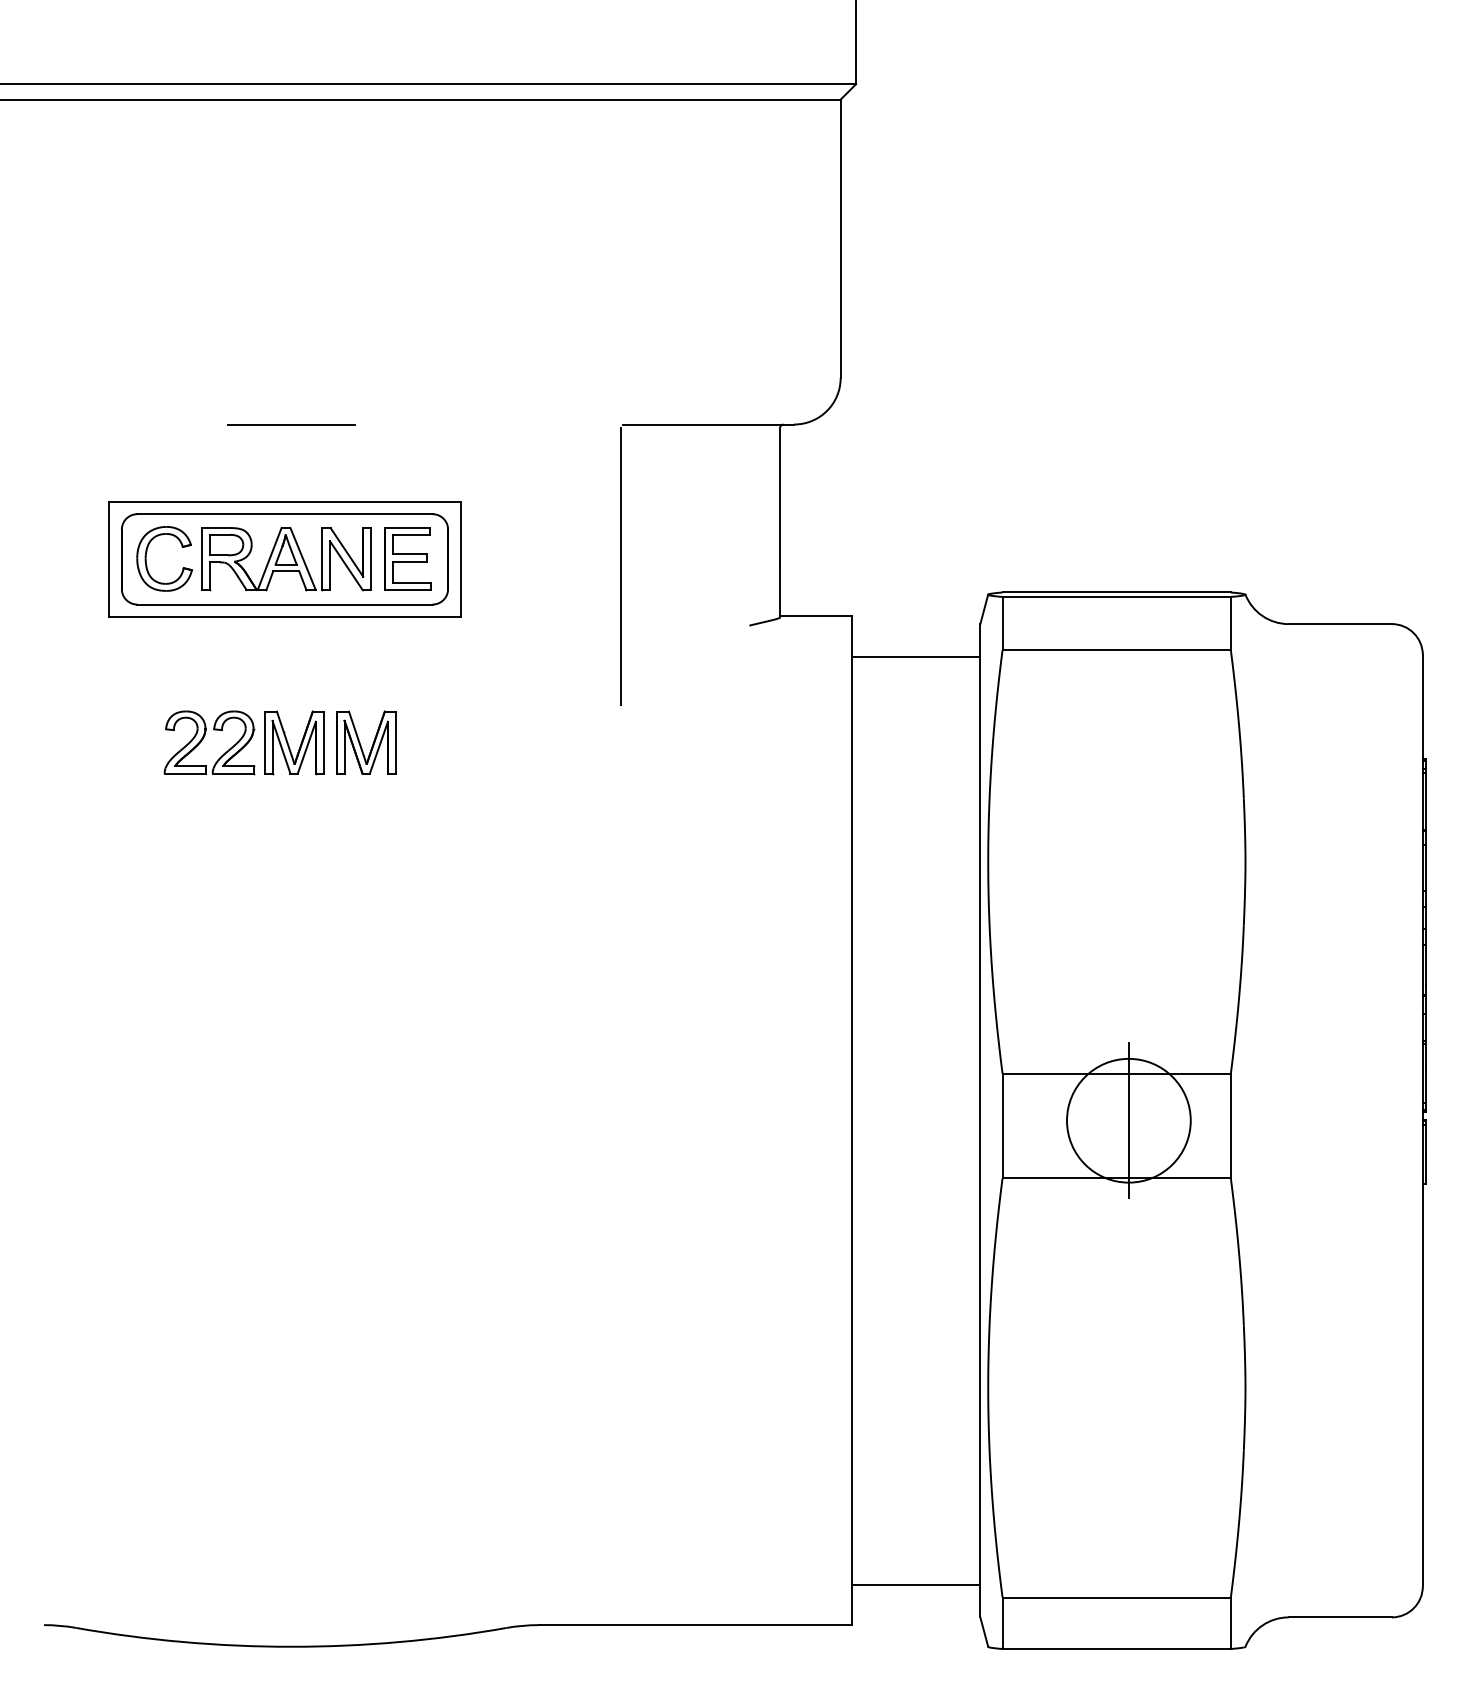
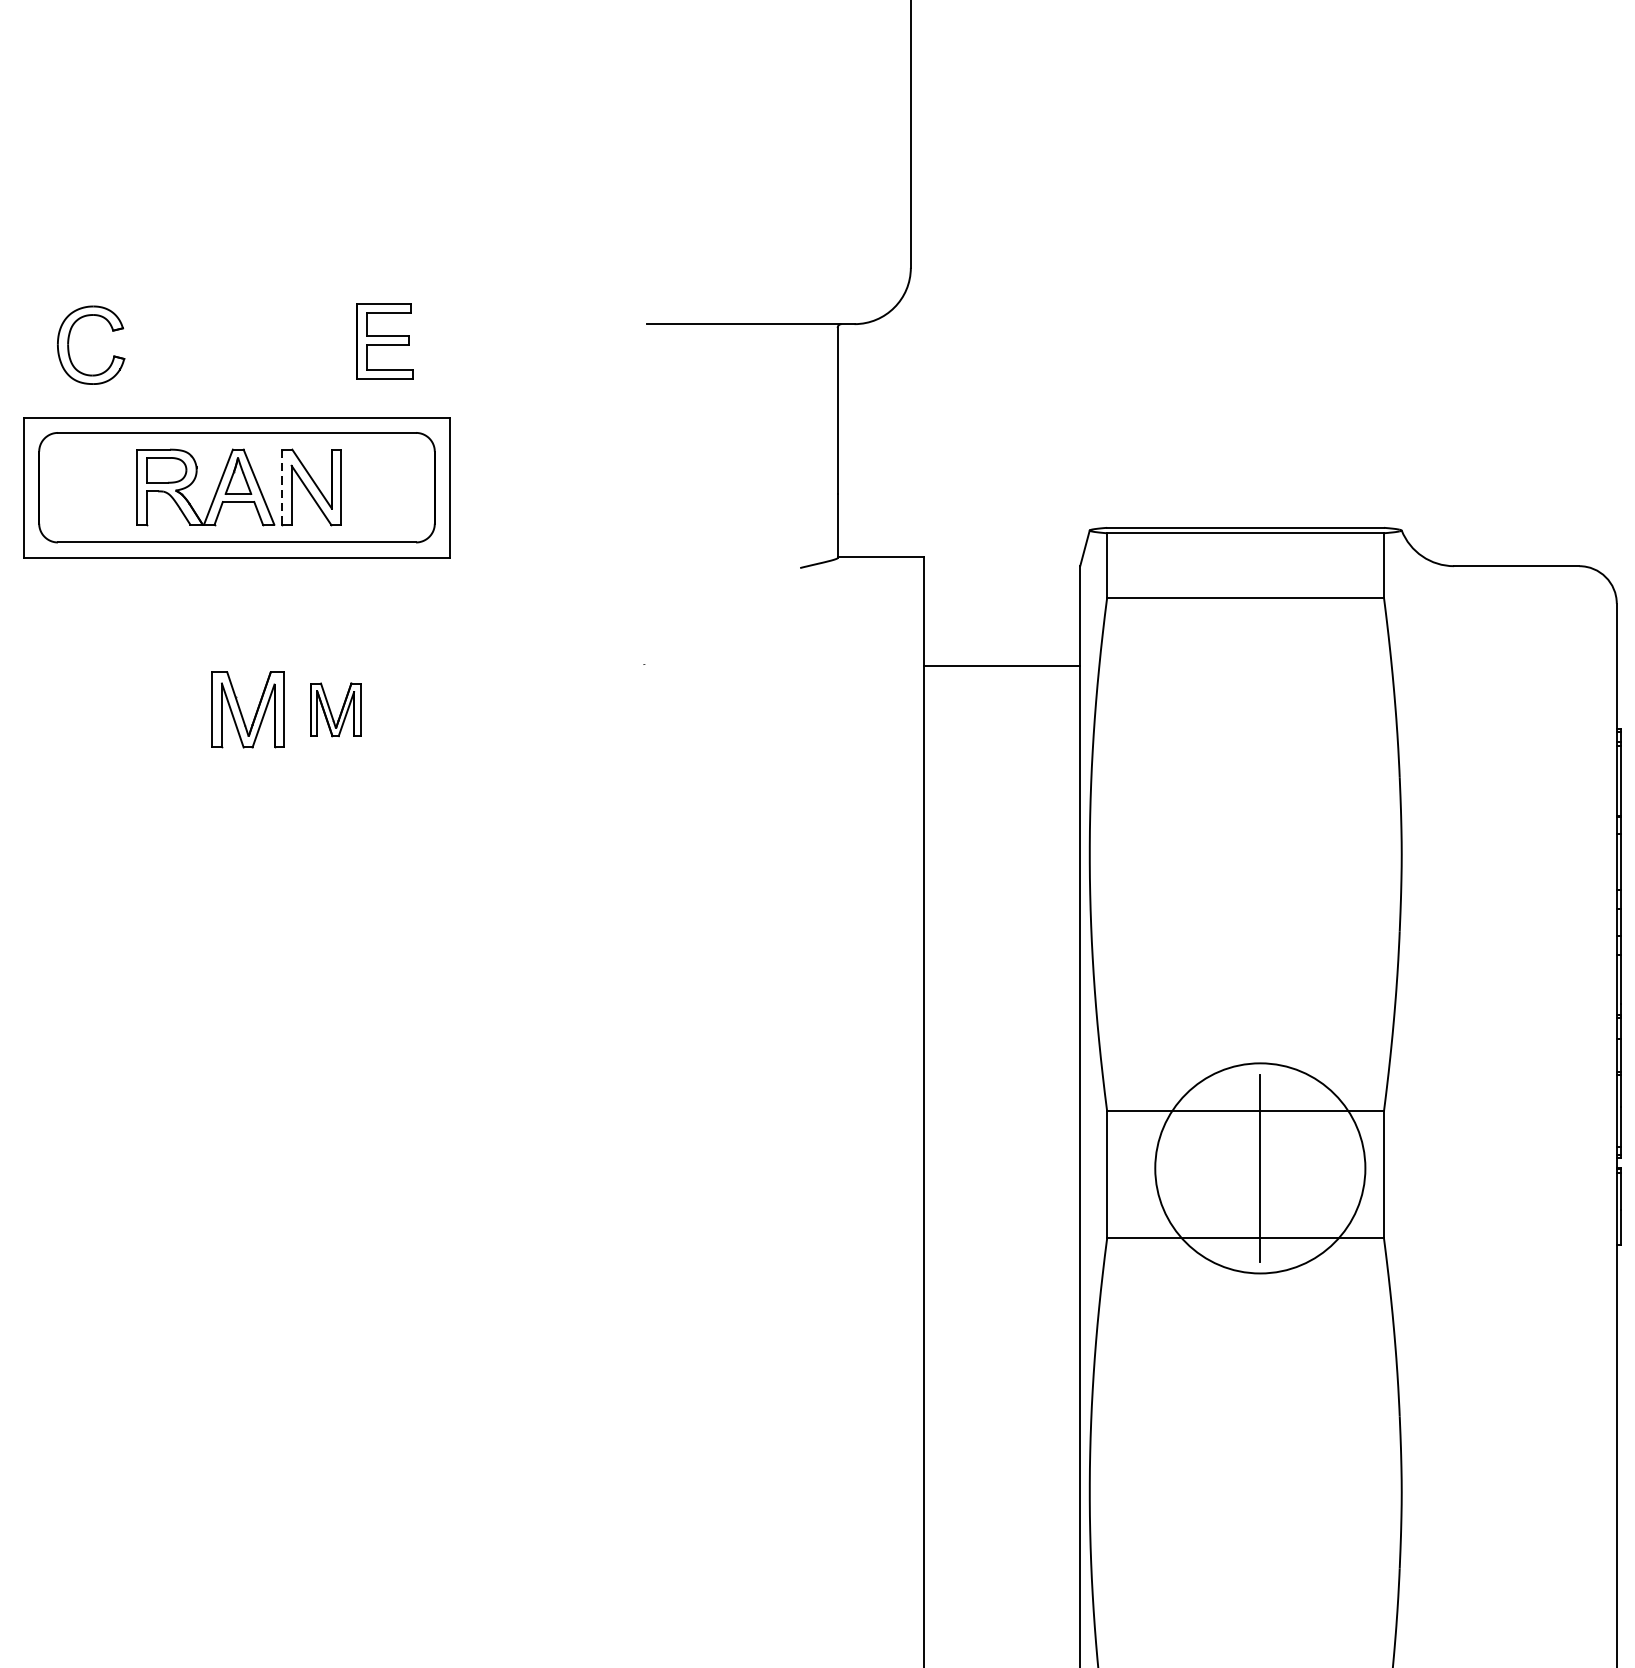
line: (291, 424) -> (244, 324), removed
part: (146, 558) -> (69, 344), moved
line: (322, 558) -> (282, 486), solid -> dashed
part: (407, 558) -> (384, 341), moved
line: (620, 565) -> (643, 495), removed
line: (915, 656) -> (1001, 666), moved
part: (203, 739) -> (138, 706), removed
part: (366, 742) -> (335, 709), size x0.7
circle: (1128, 1120) -> (1259, 1168), size x1.4

